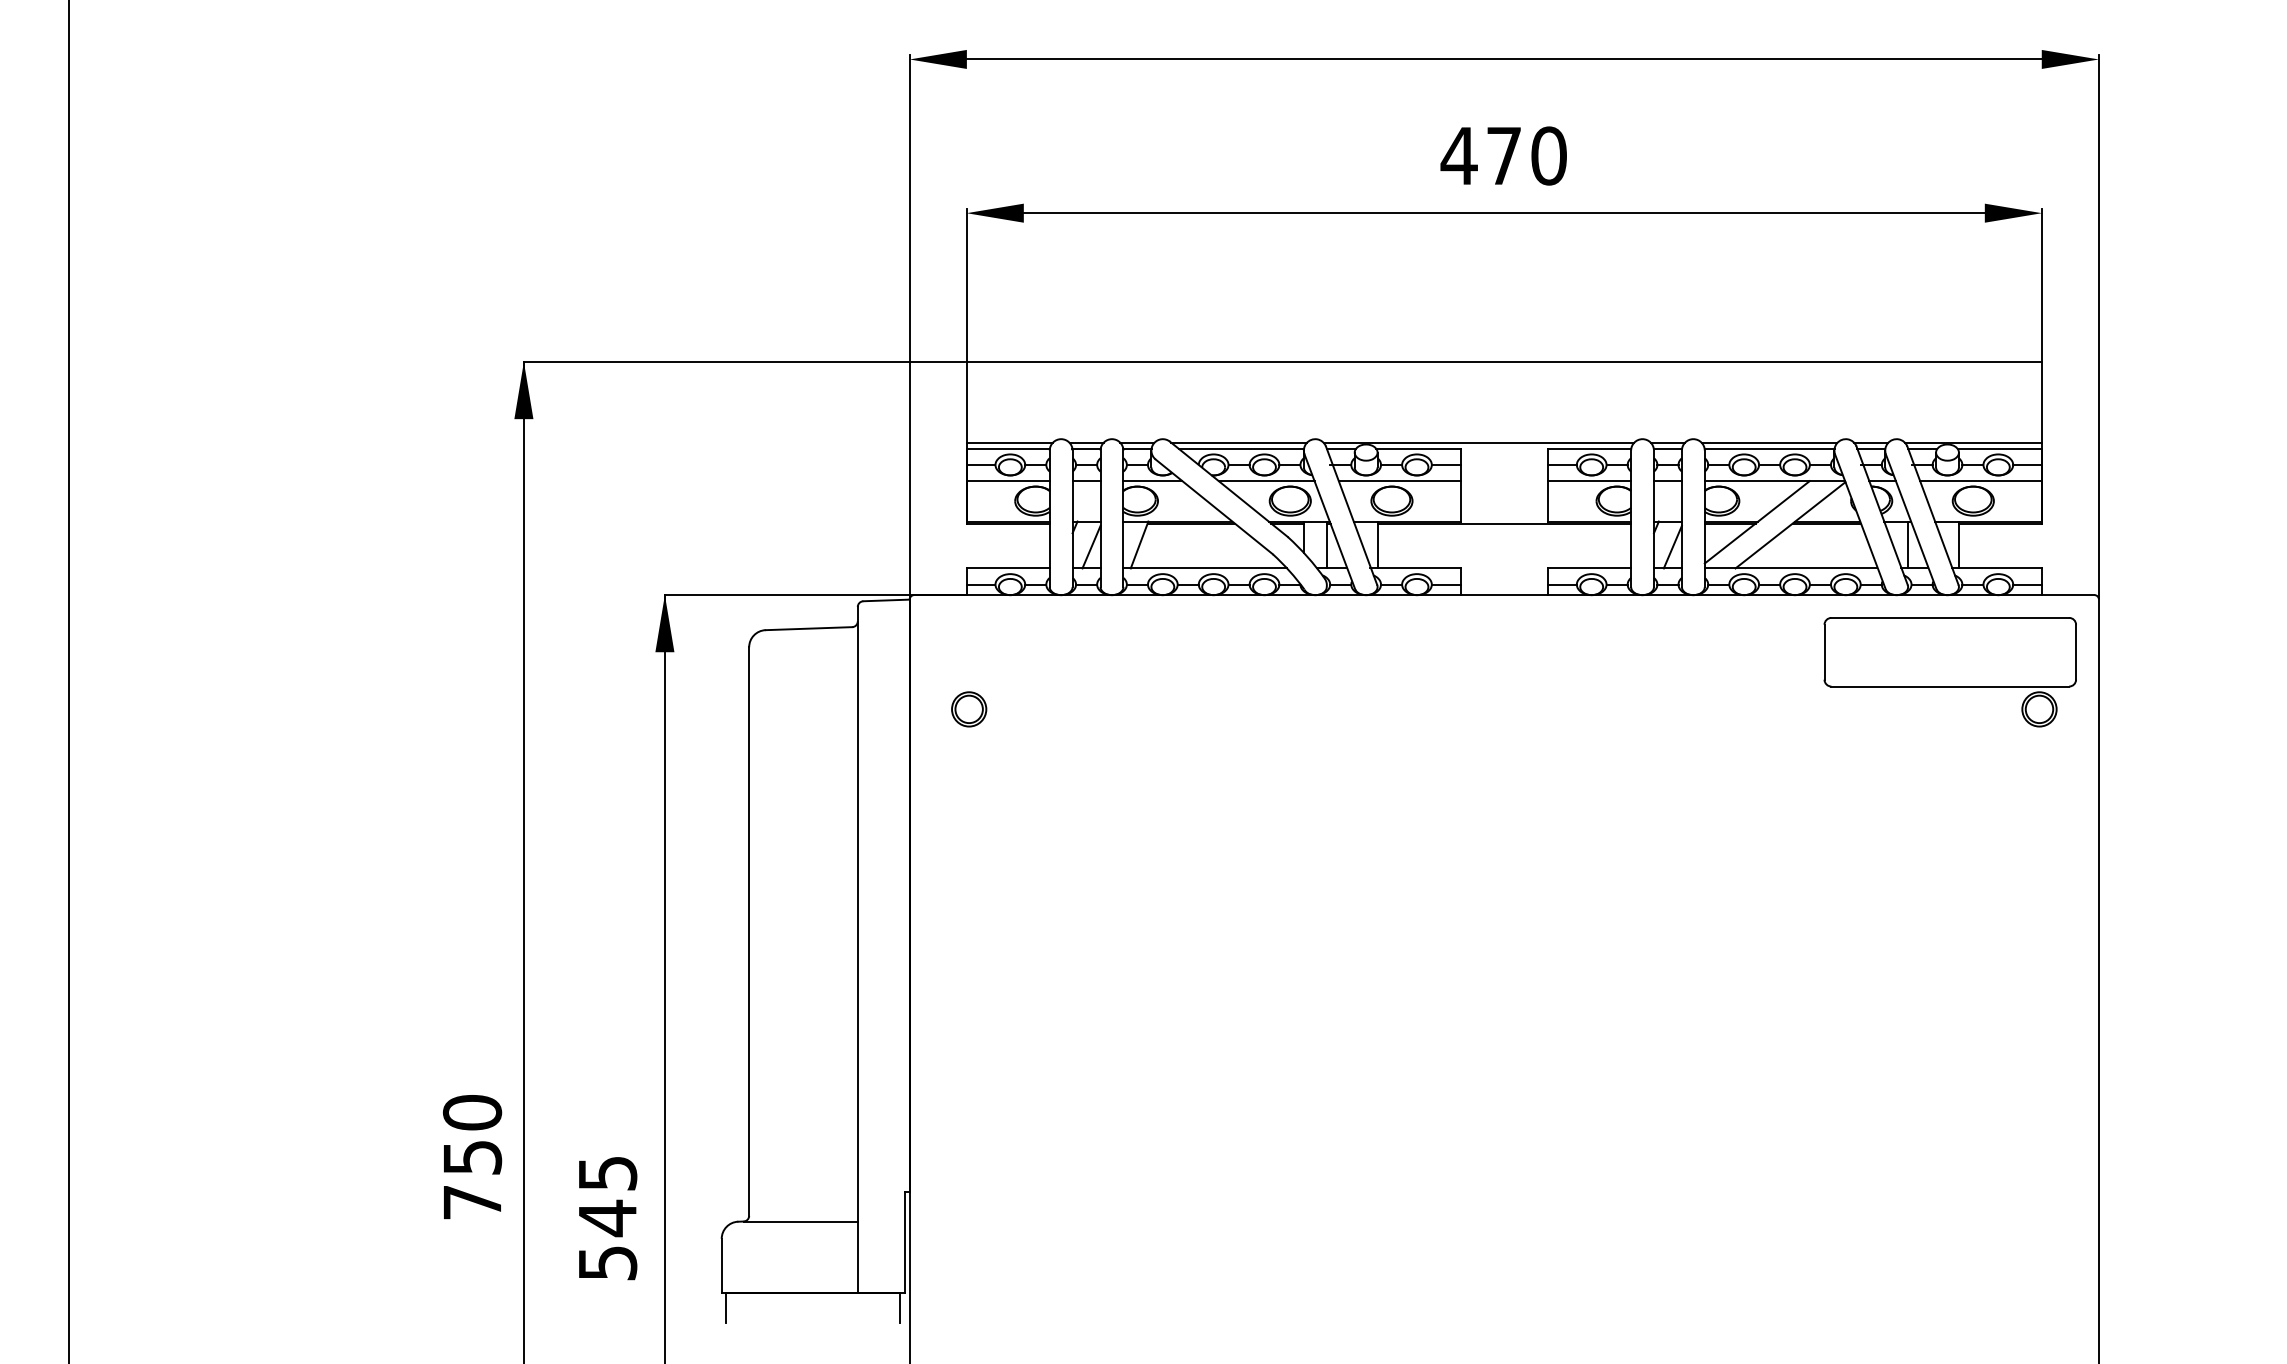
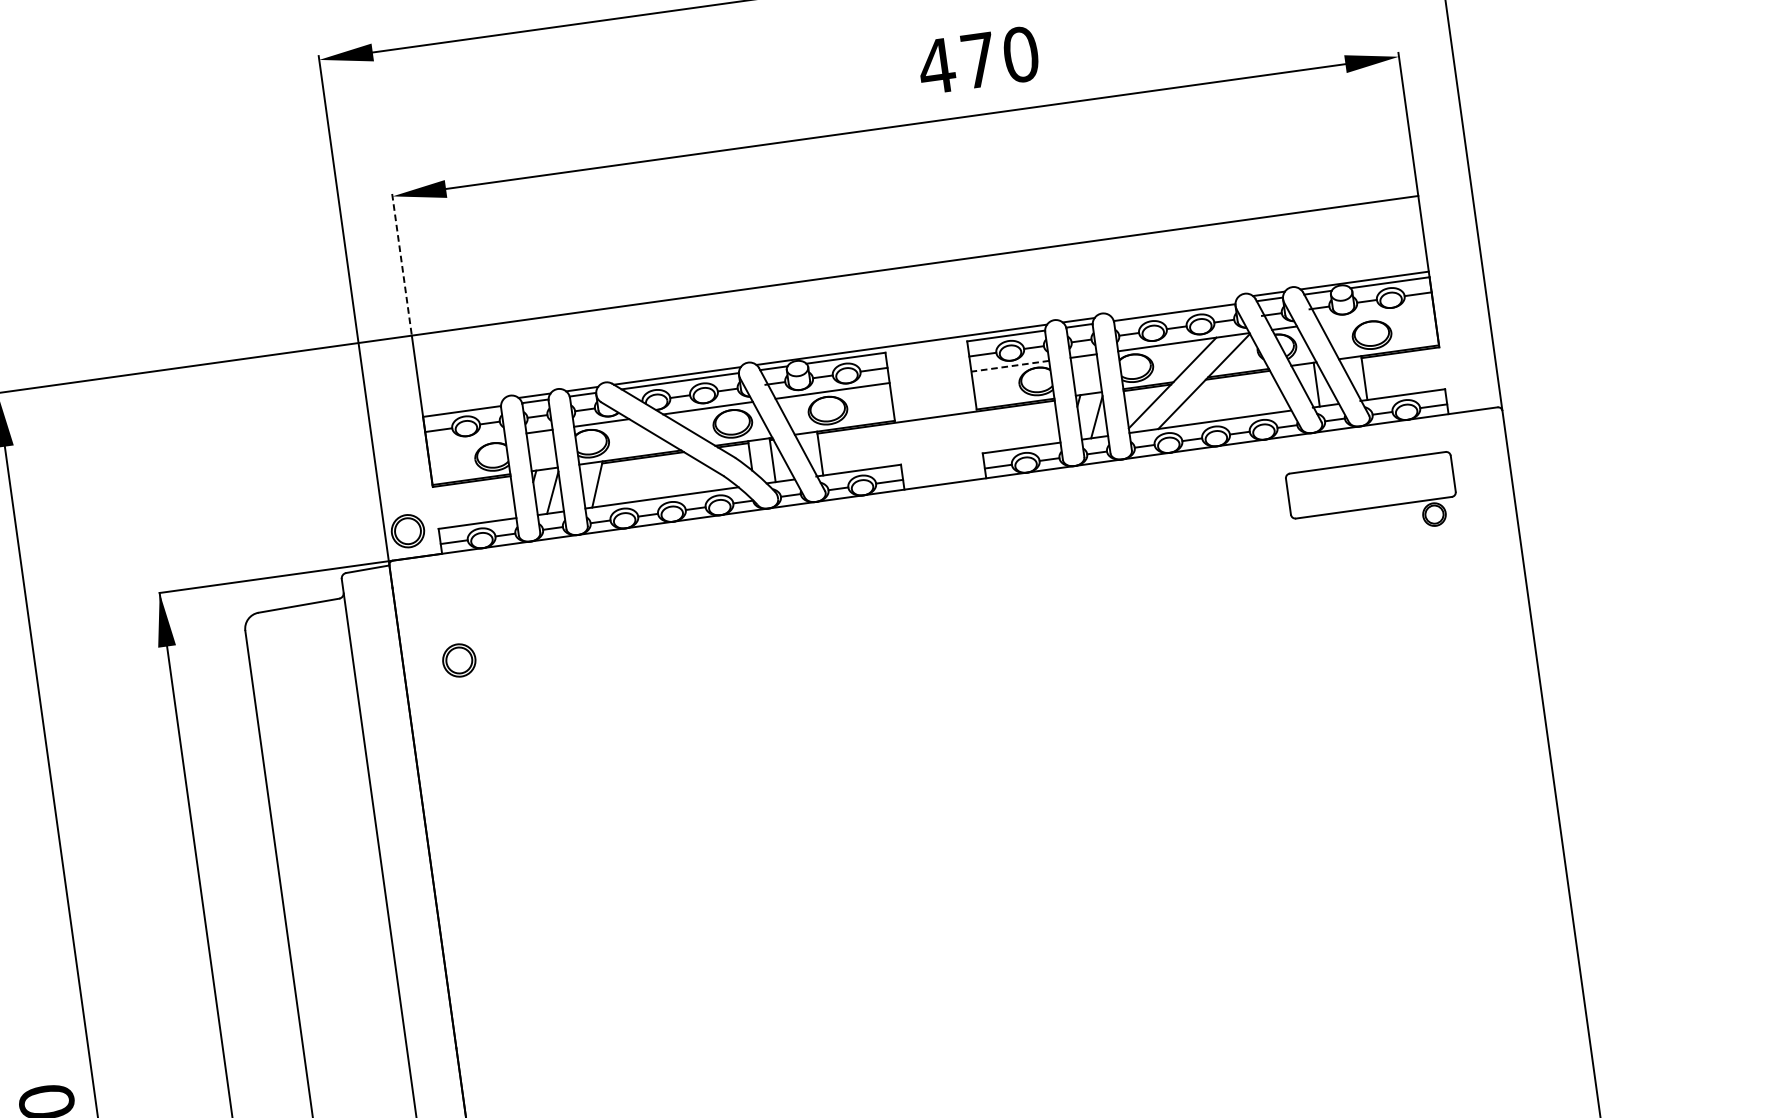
text: (1503, 155) -> (978, 60), moved
line: (966, 284) -> (401, 263), solid -> dashed
line: (1009, 442) -> (462, 405), removed
line: (1769, 442) -> (1173, 306), removed
line: (1007, 481) -> (465, 442), removed
line: (1589, 481) -> (1010, 366), solid -> dashed
line: (1981, 481) -> (1377, 315), removed
part: (934, 566) -> (408, 531), added
part: (1949, 672) -> (1372, 498), size x0.7

